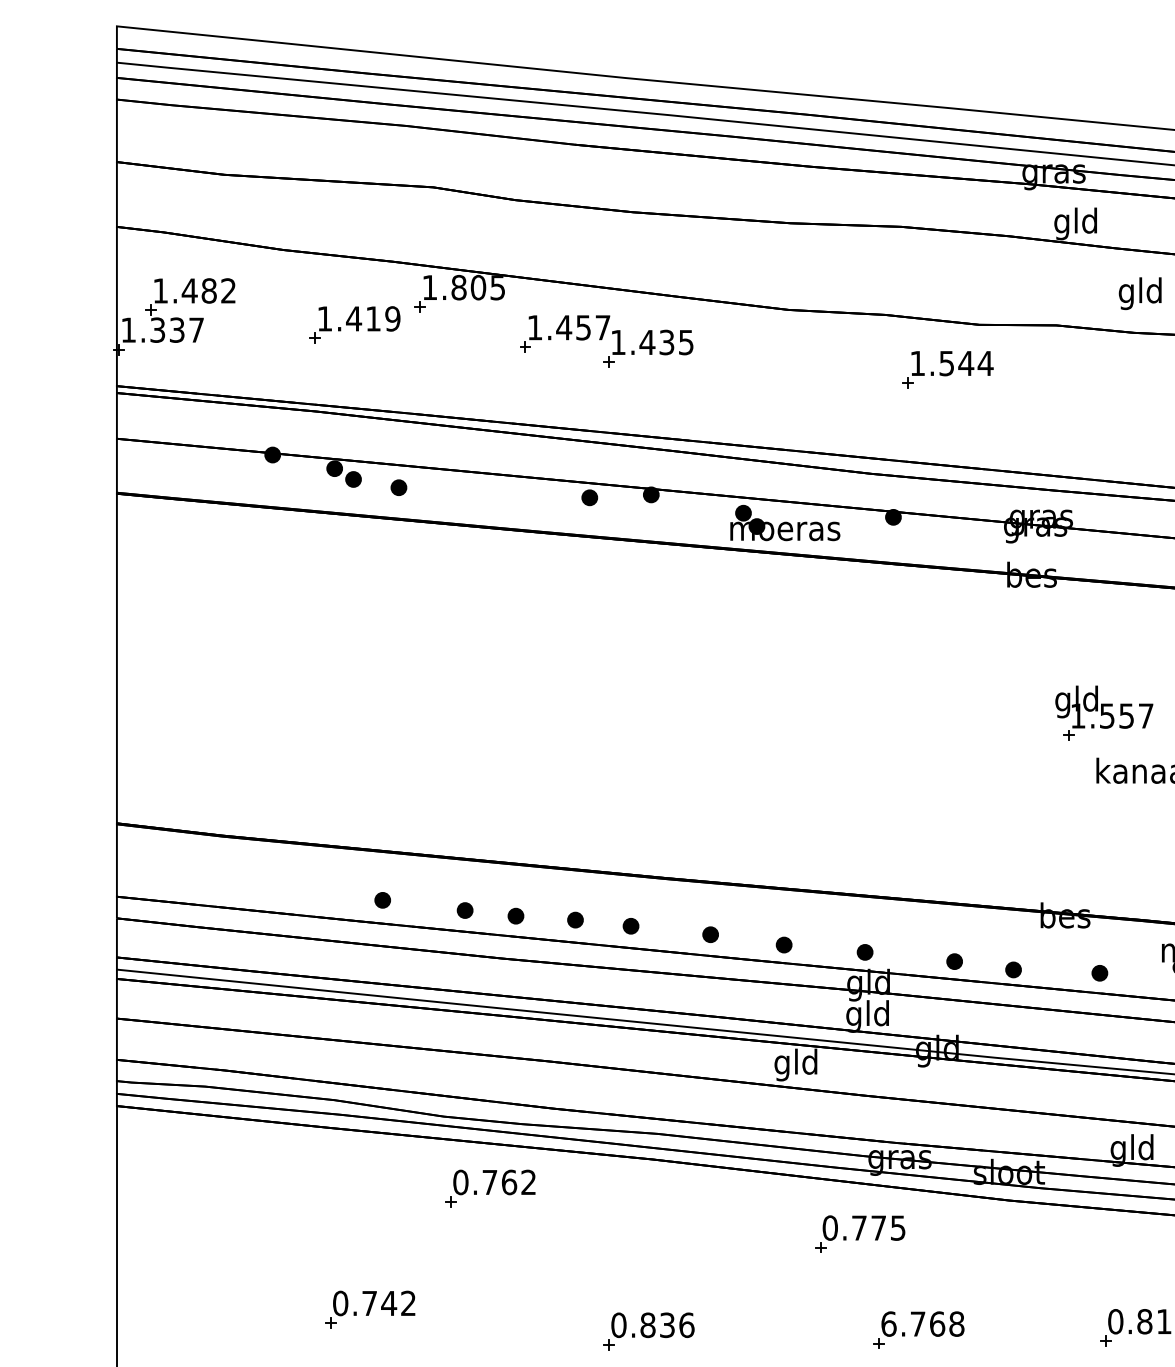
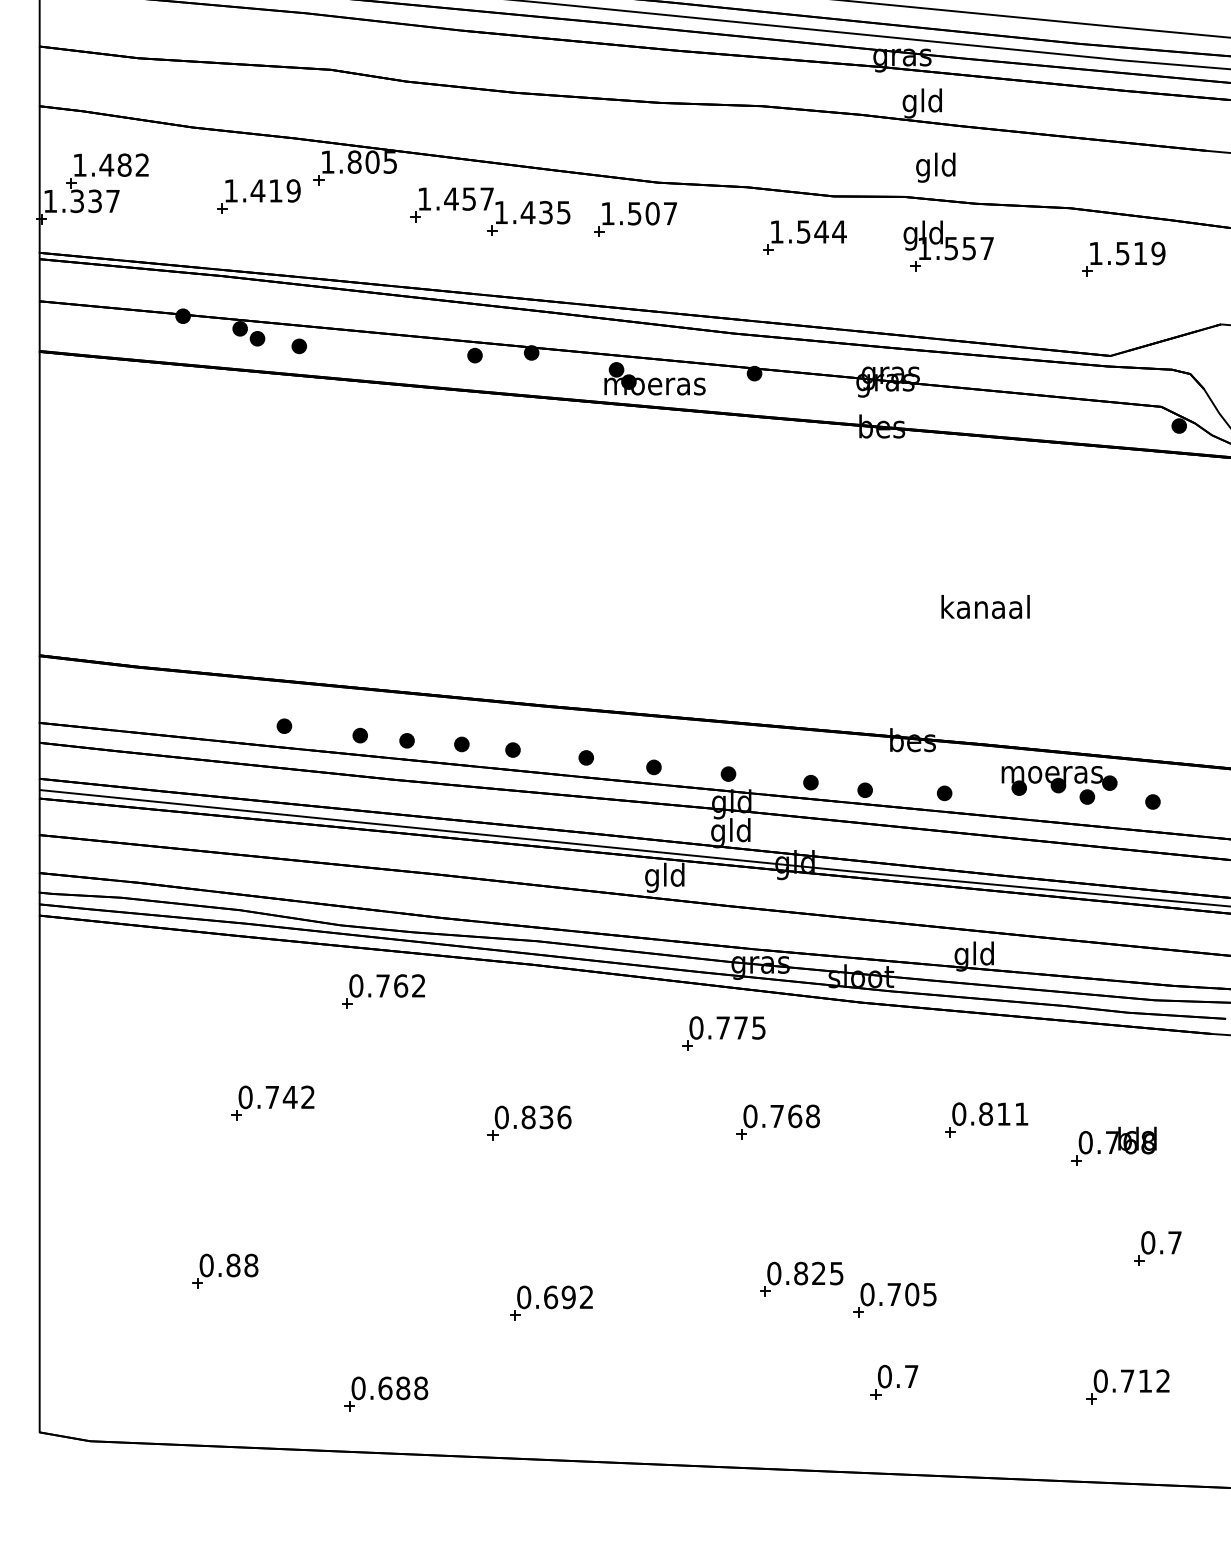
text: (1139, 293) -> (935, 167), moved
part: (764, 349) -> (635, 219), added
part: (1104, 712) -> (948, 245), moved
text: (889, 1323) -> (750, 1115), 6.768 -> 0.768

